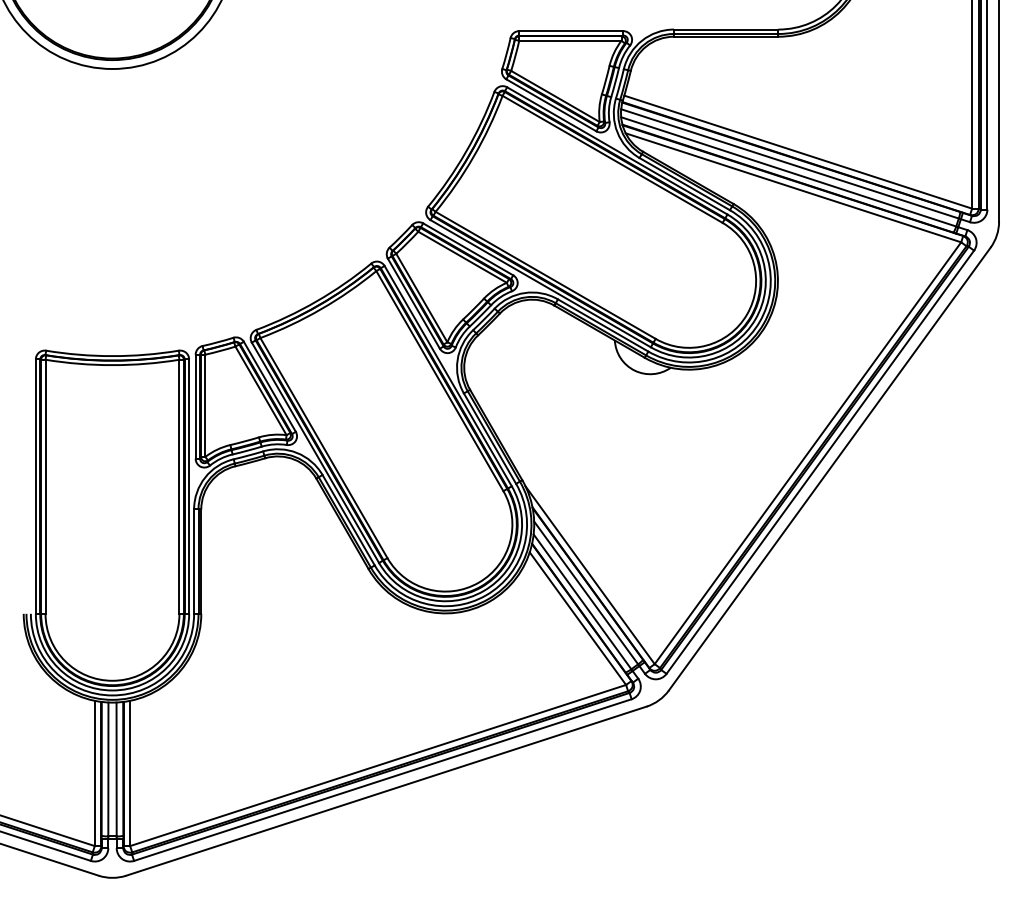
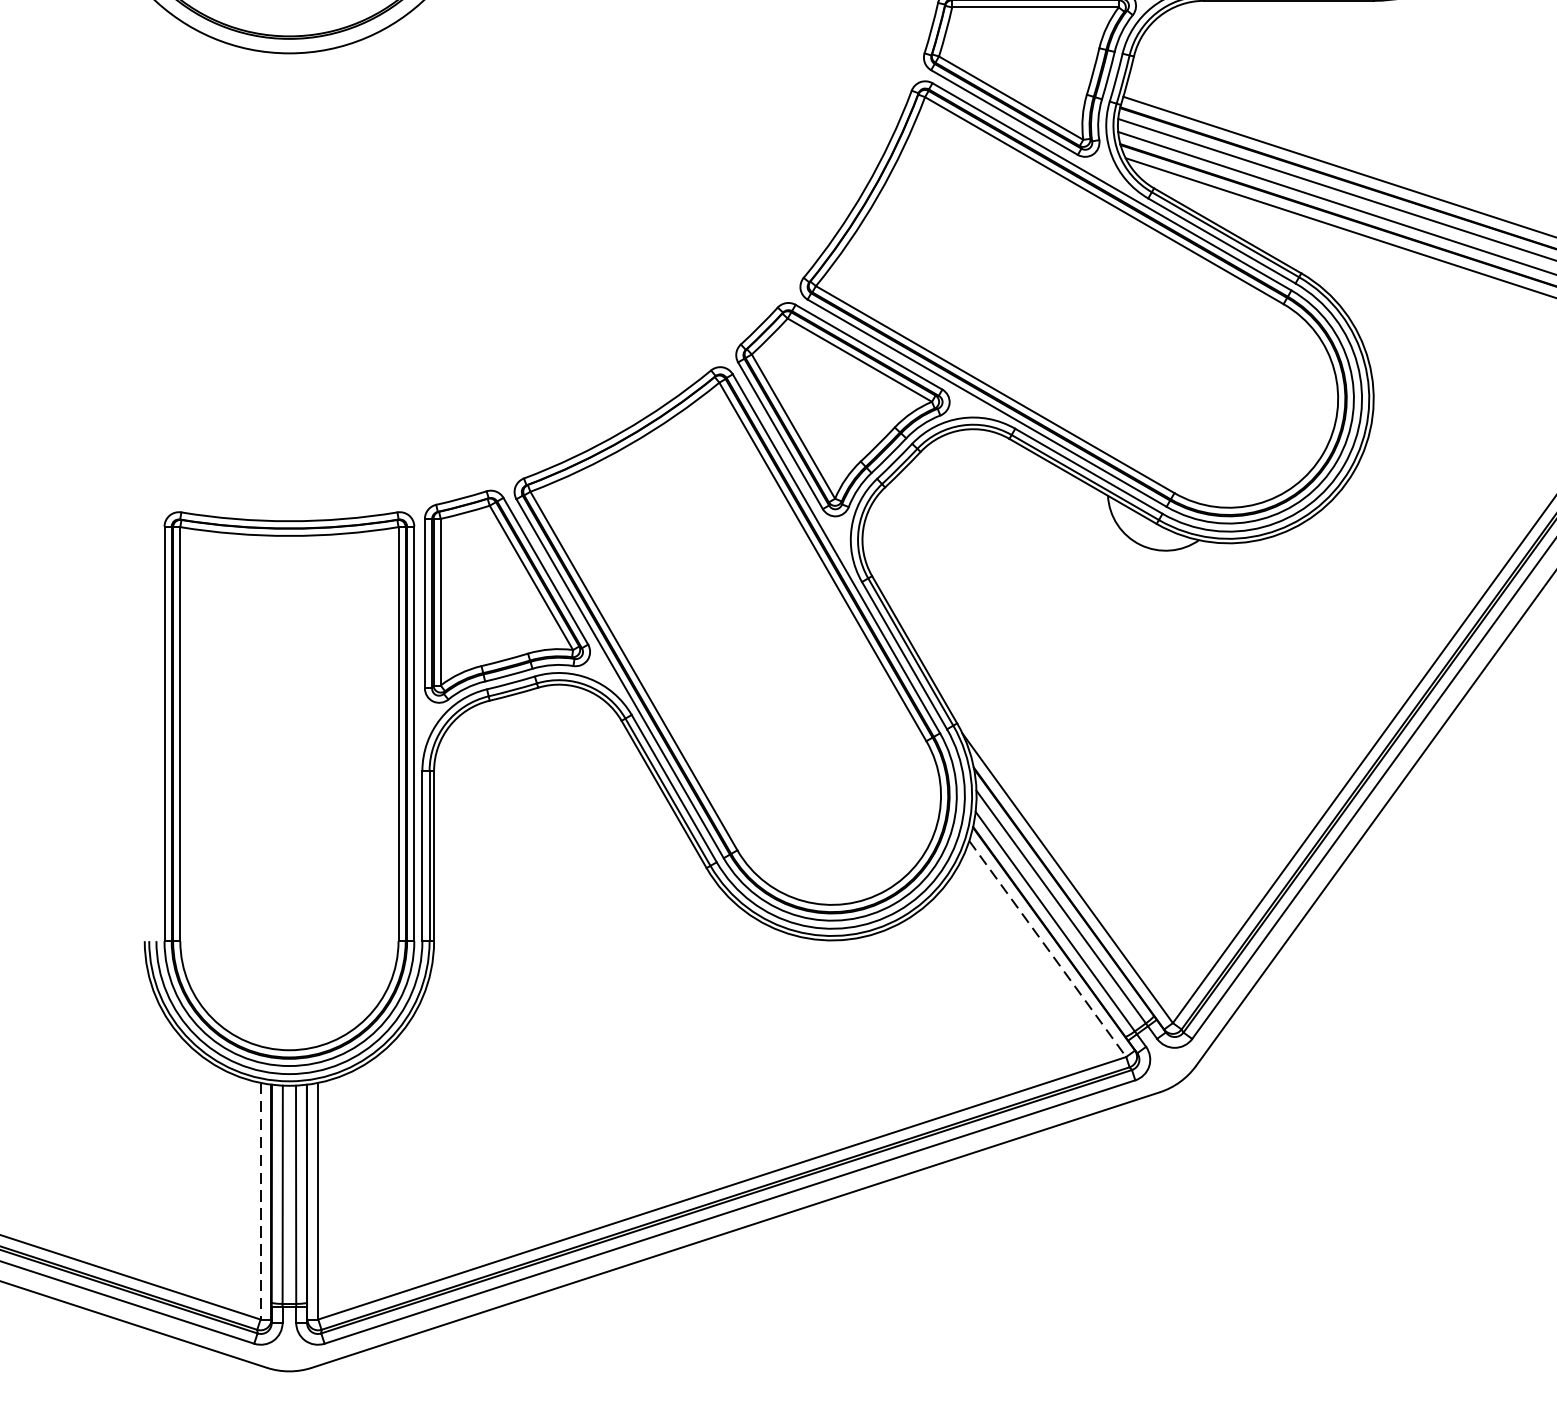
line: (577, 618) -> (1047, 948), solid -> dashed
line: (94, 773) -> (260, 1201), solid -> dashed

